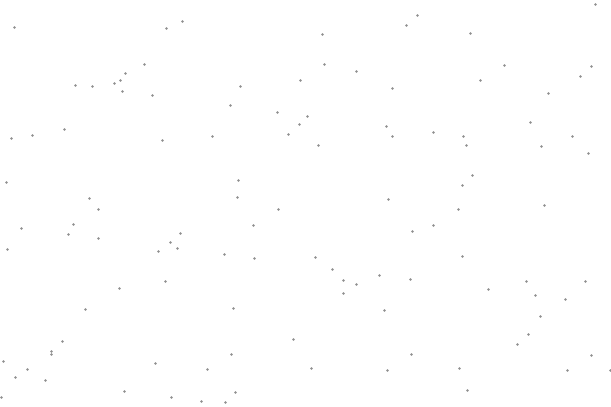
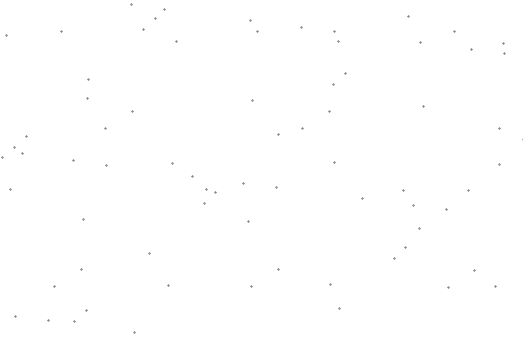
part: (350, 282) -> (211, 190), size x0.62

